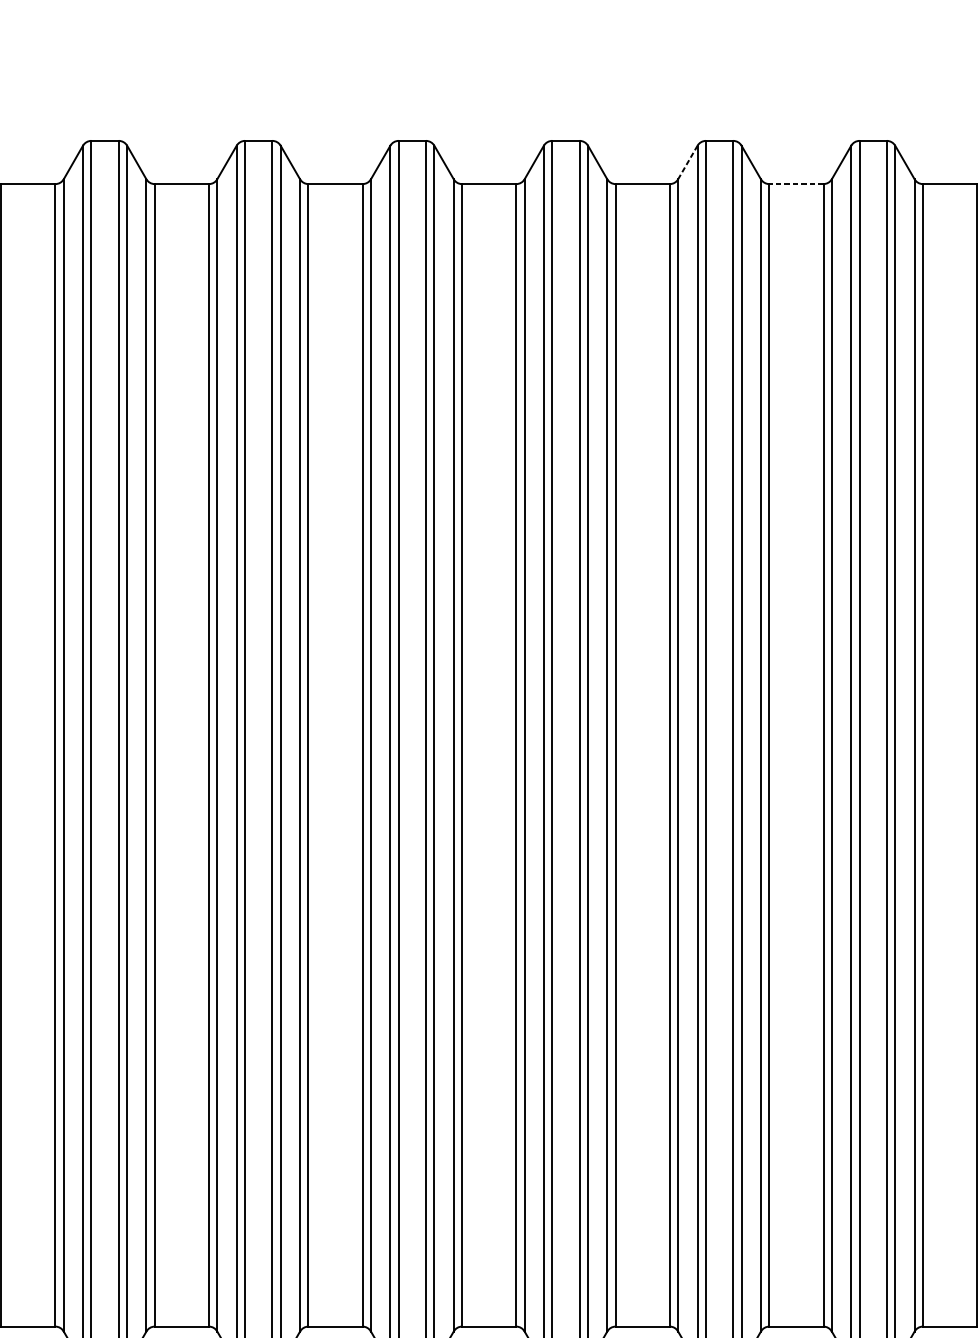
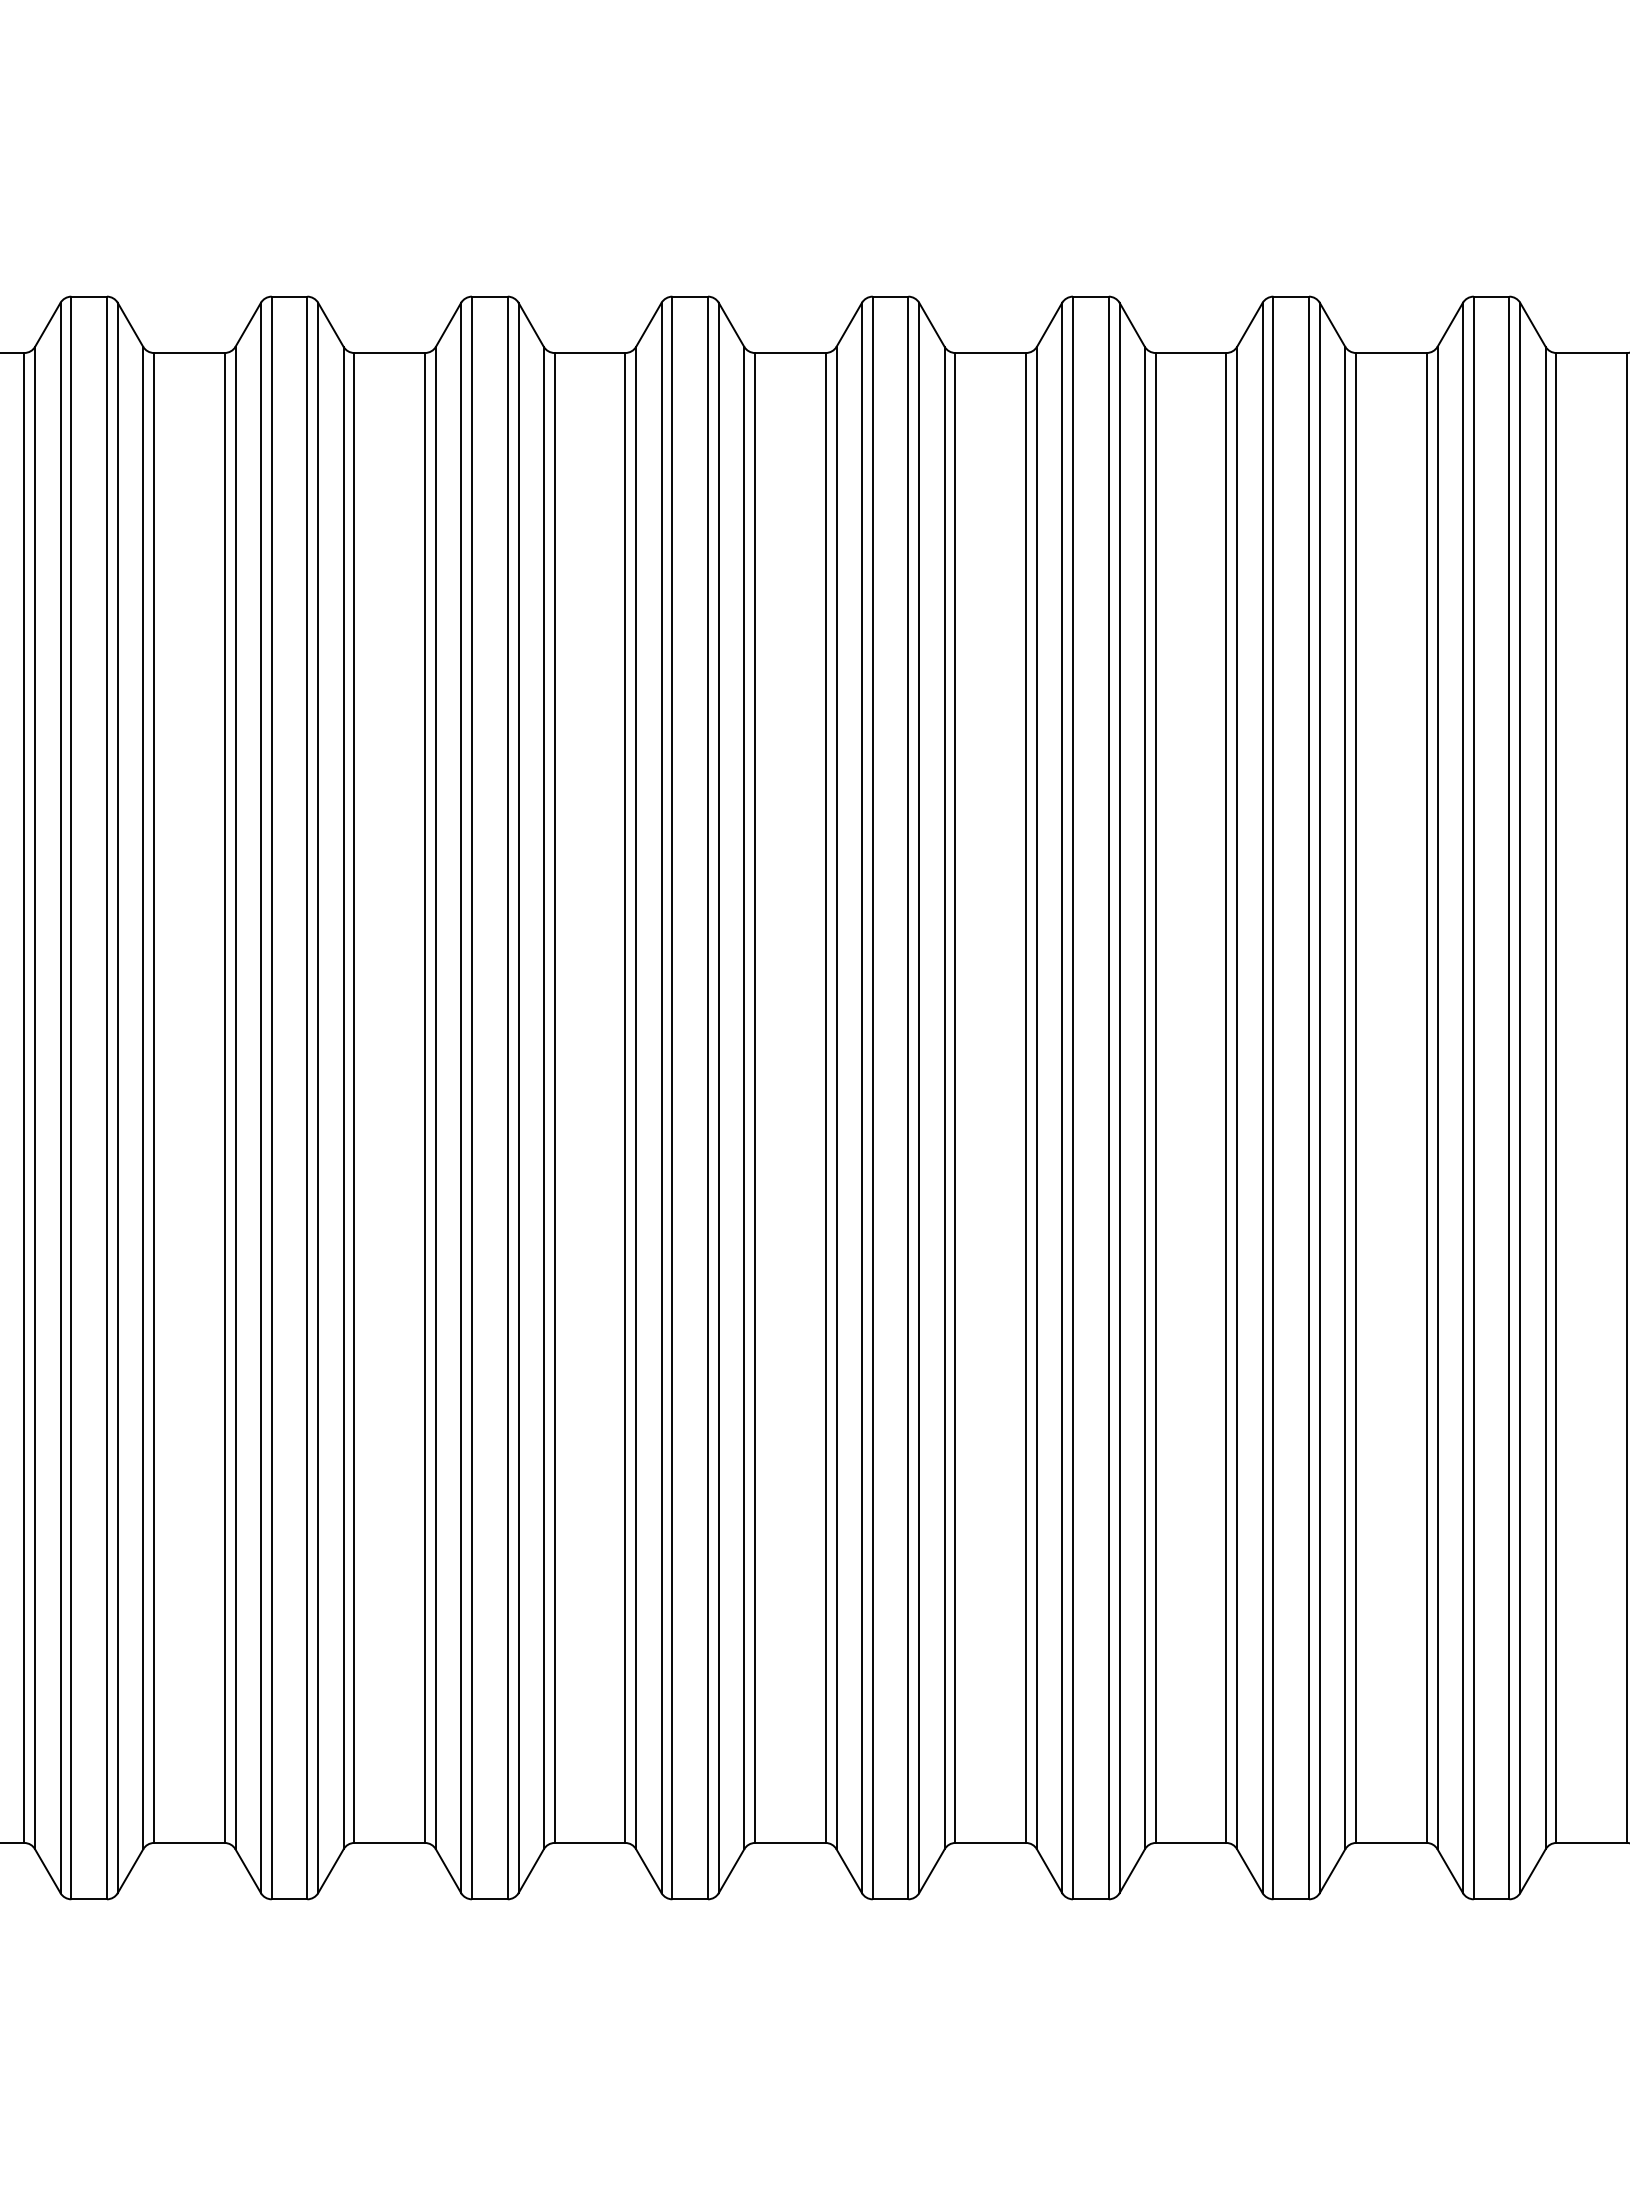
line: (687, 163) -> (1249, 325), dashed -> solid
line: (795, 184) -> (1390, 353), dashed -> solid

